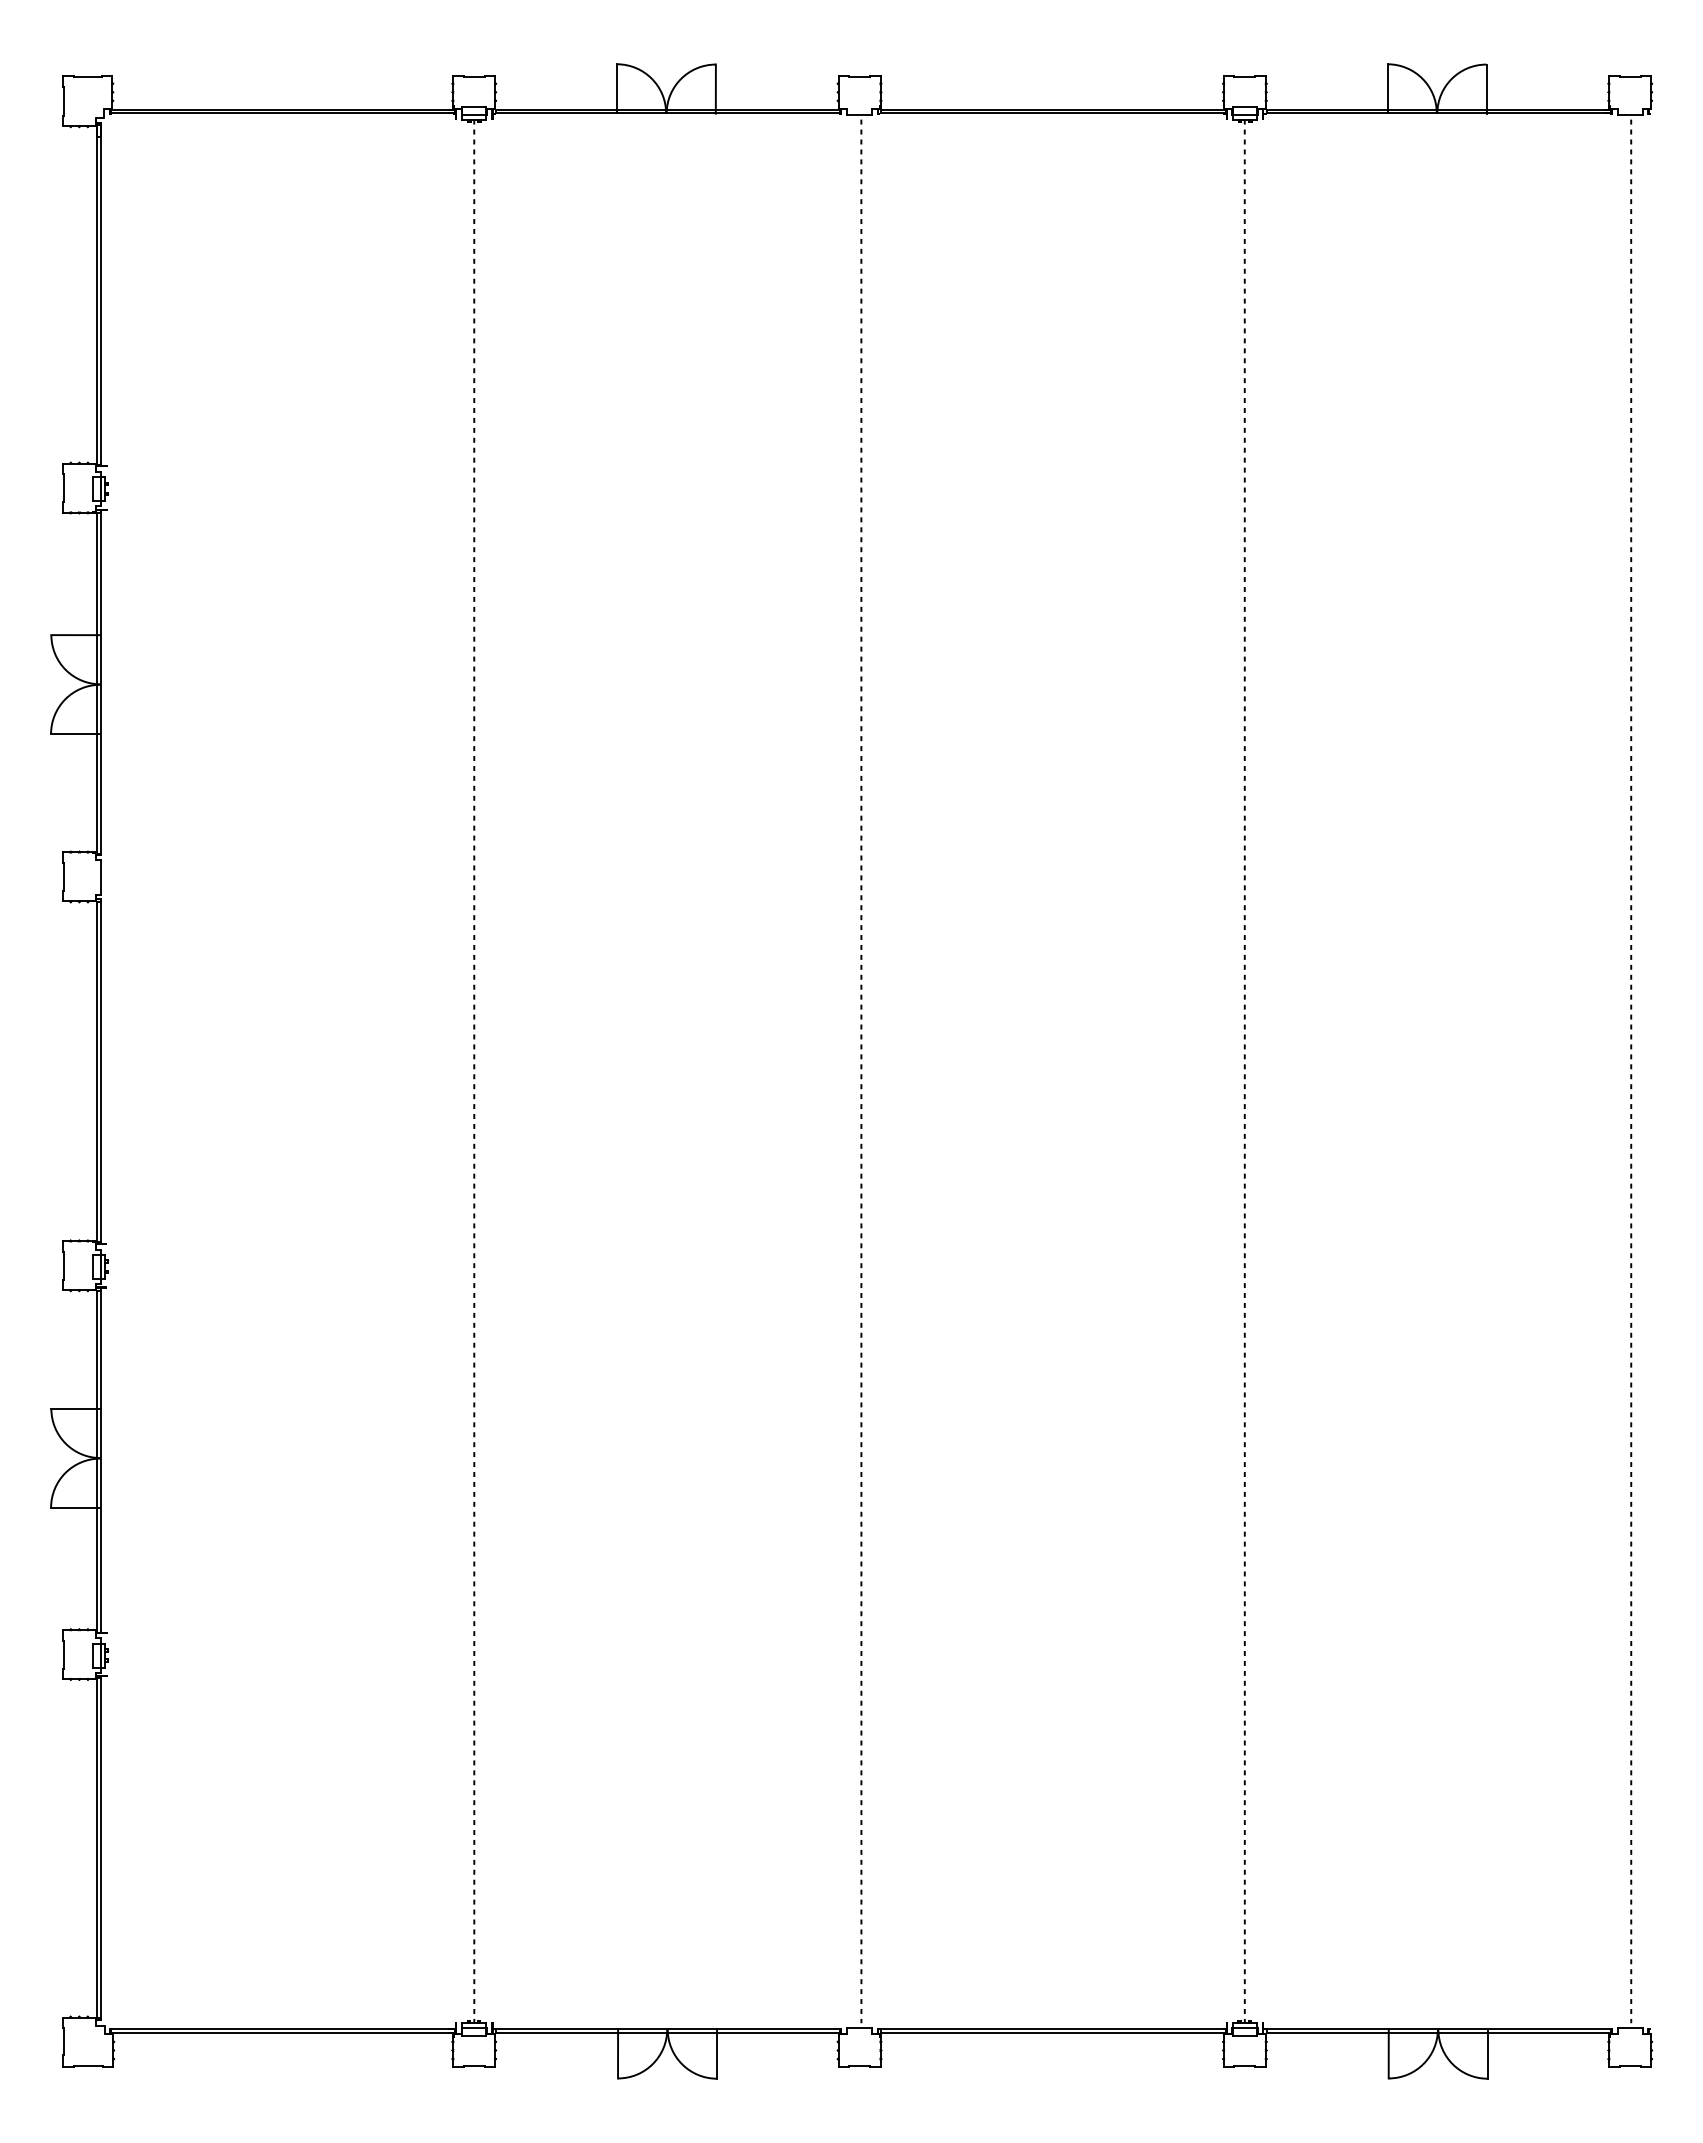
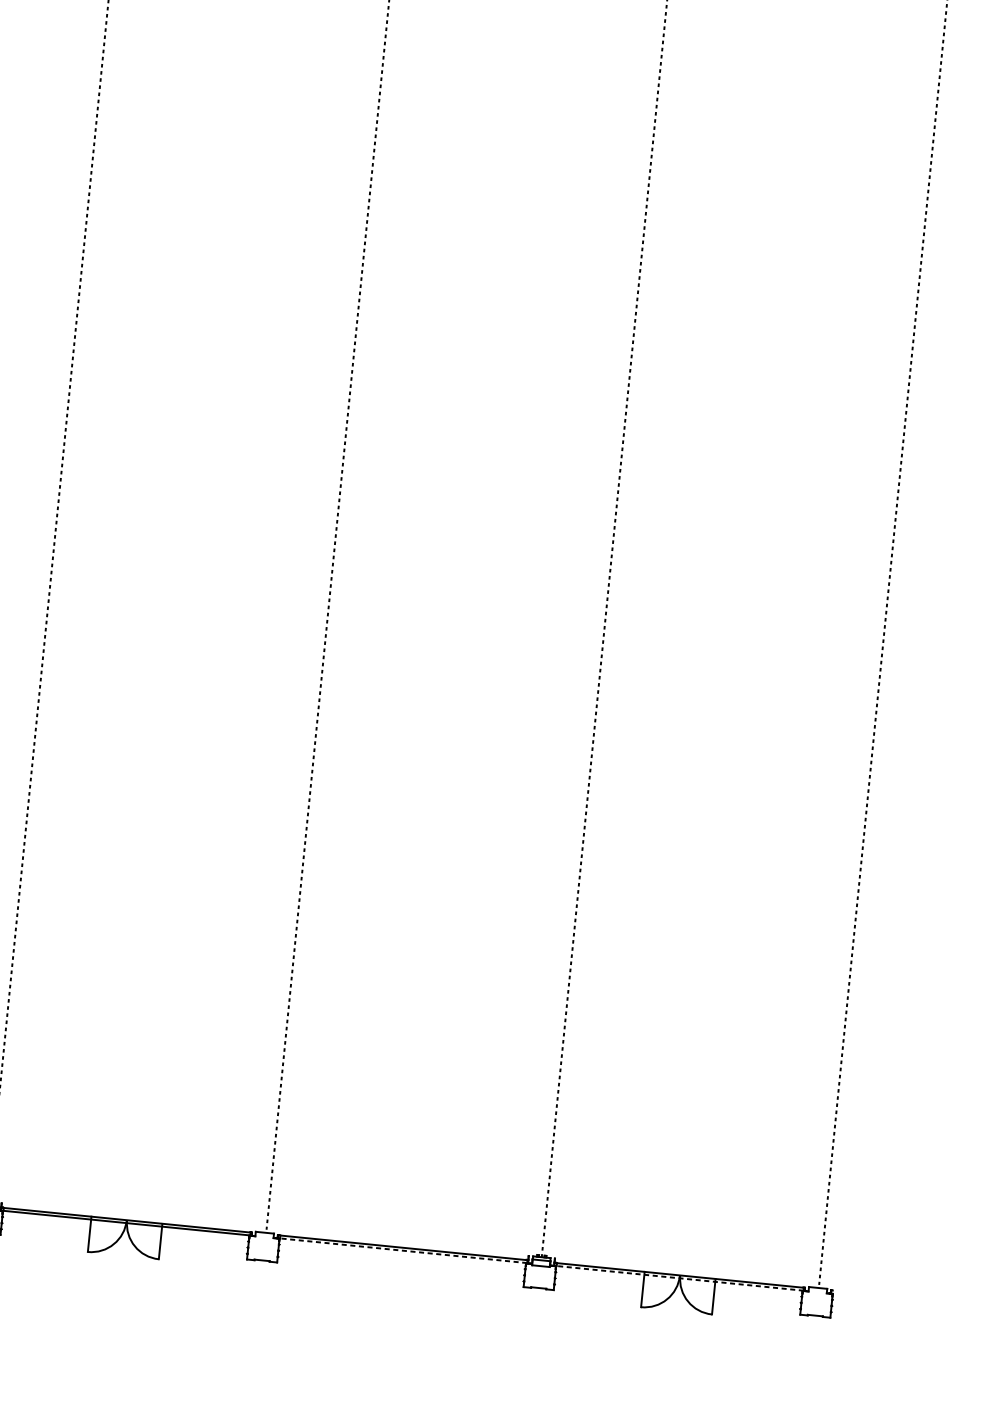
line: (1052, 2033) -> (402, 1250), solid -> dashed
line: (1438, 2033) -> (680, 1278), solid -> dashed

